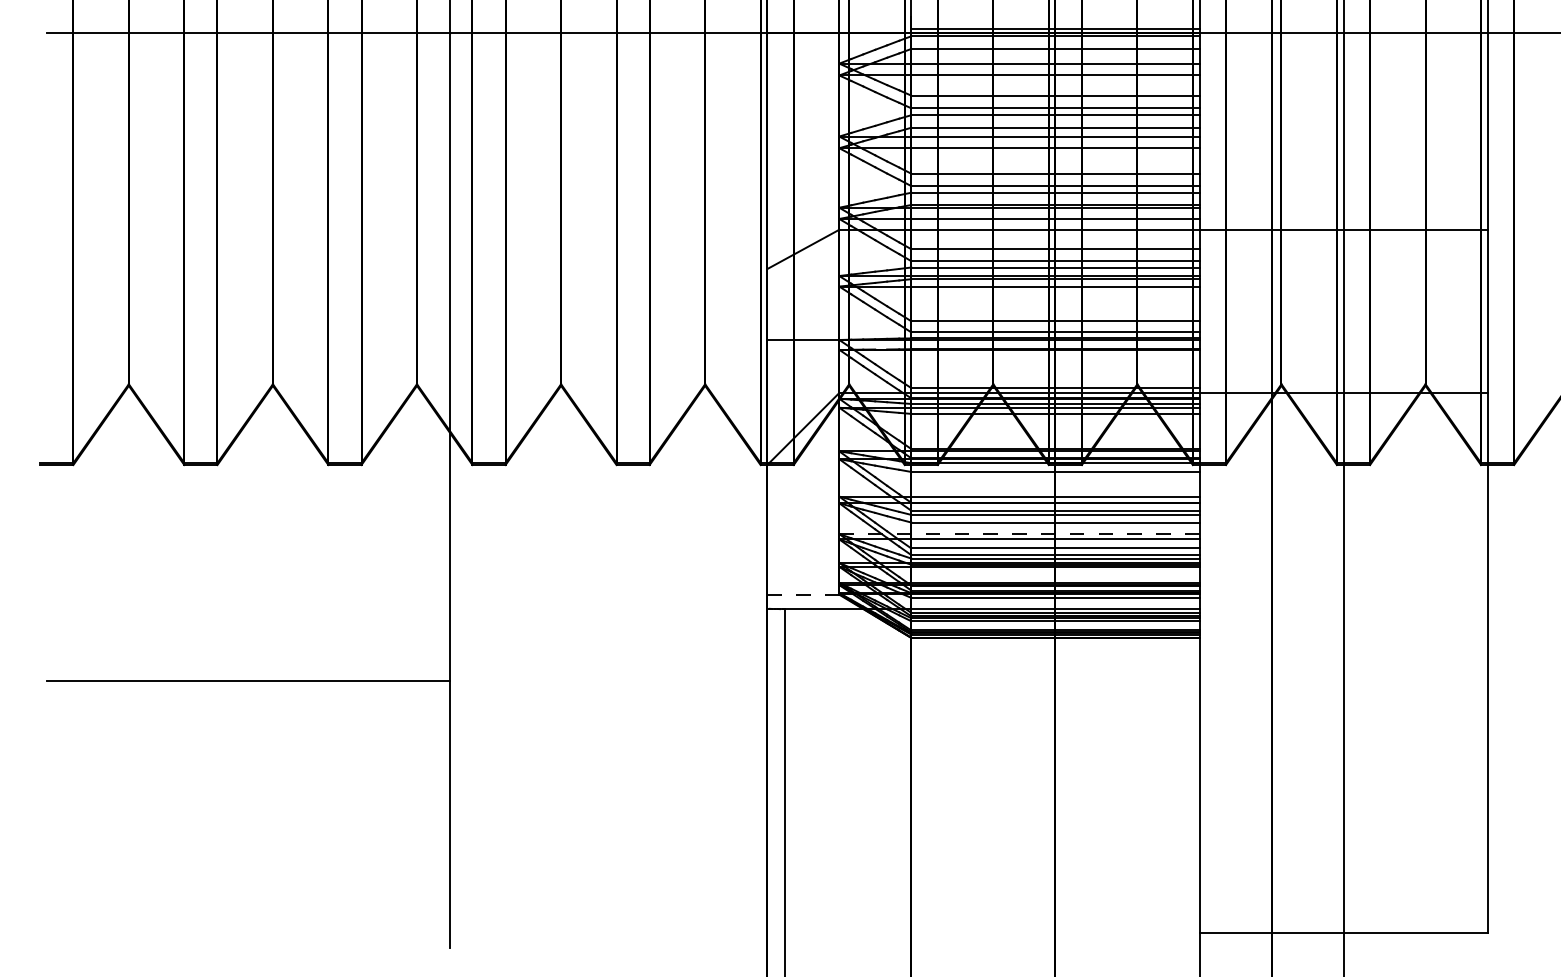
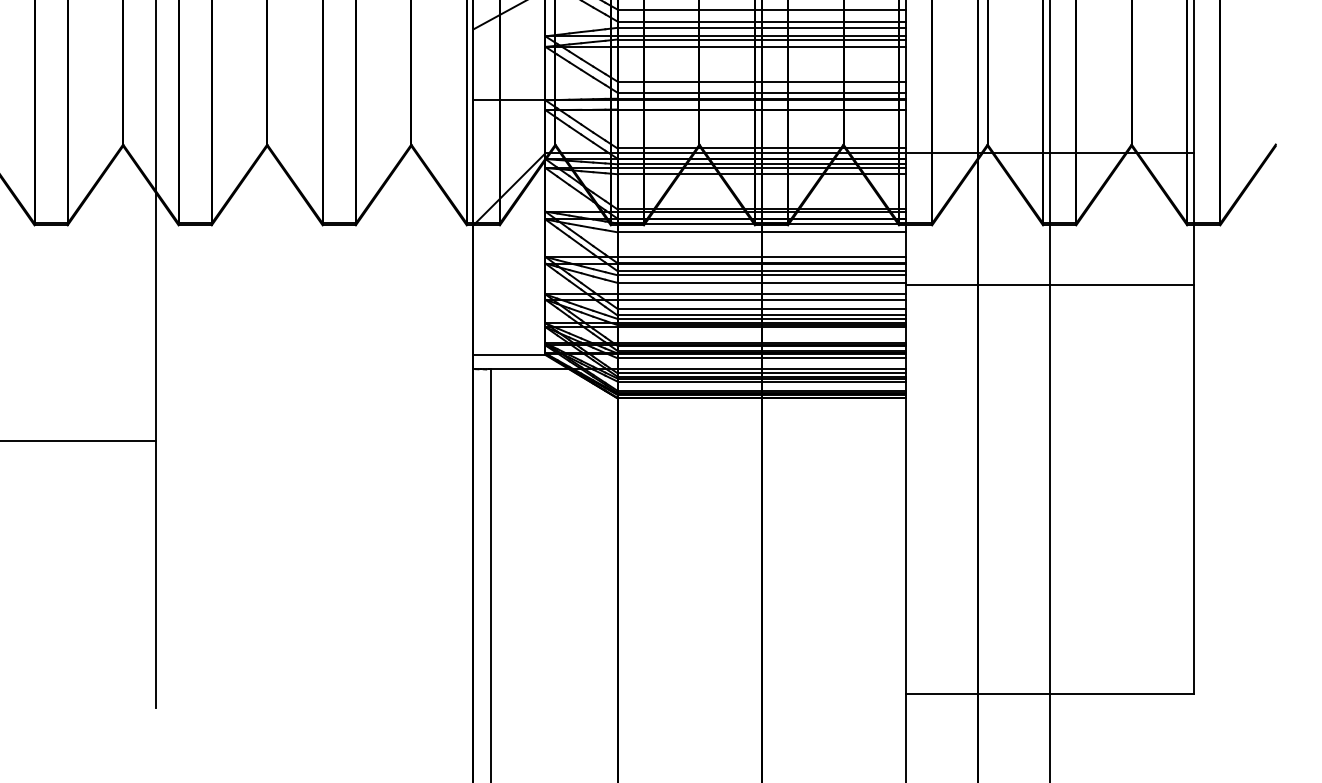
line: (1343, 525) -> (1049, 285), added
line: (1018, 534) -> (724, 294), dashed -> solid
line: (802, 594) -> (508, 354), dashed -> solid

